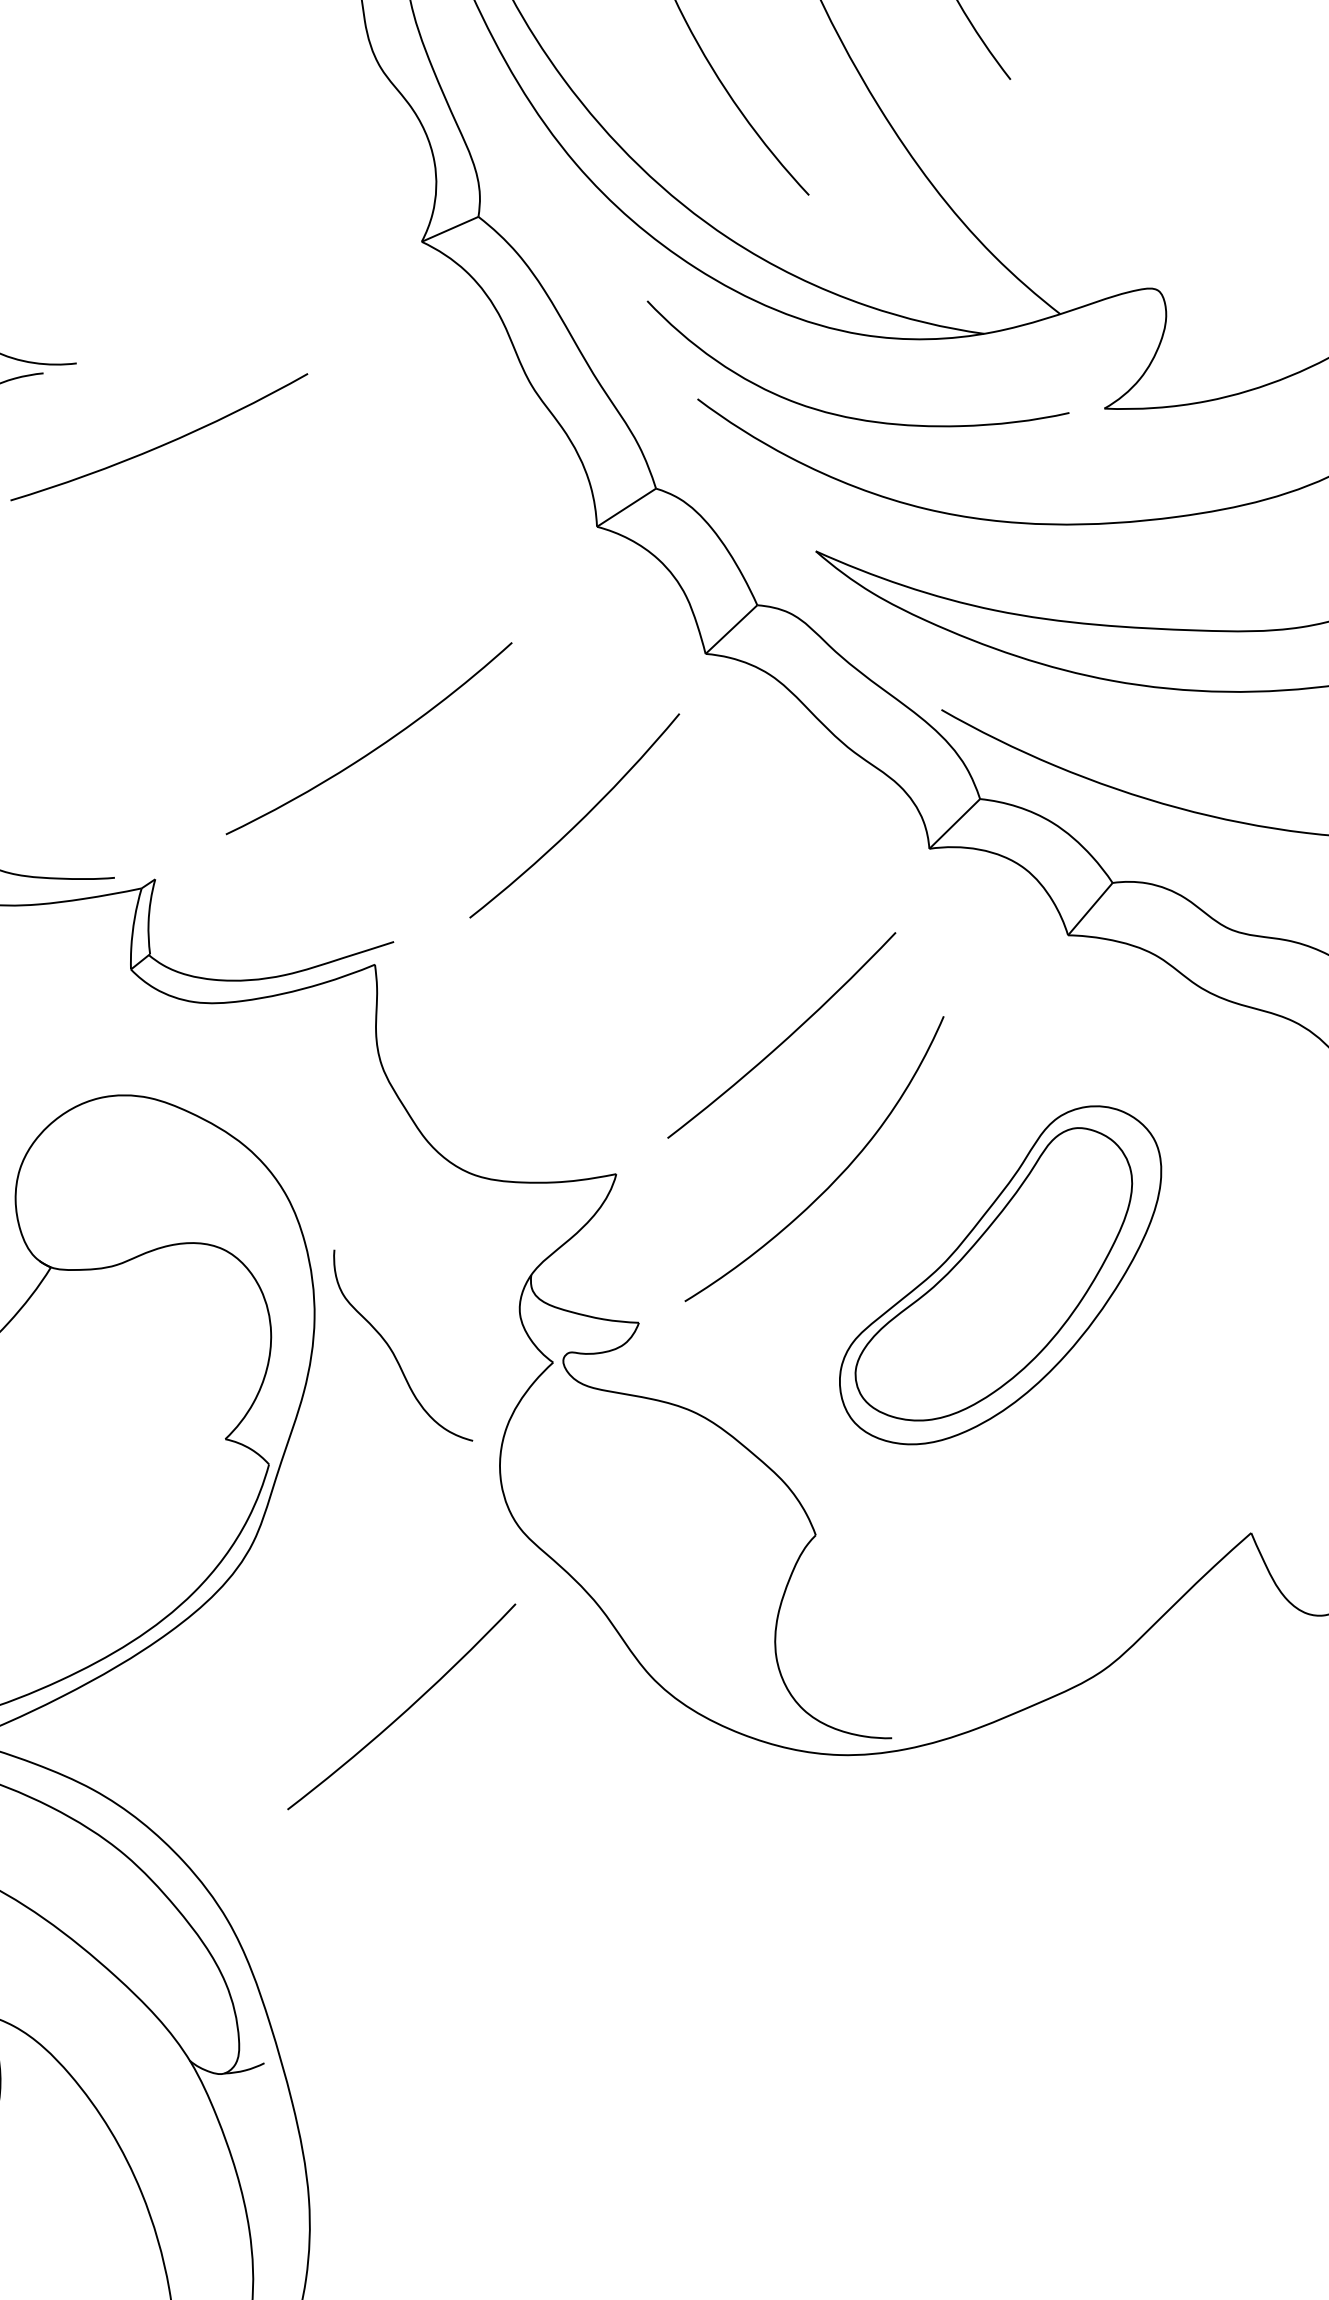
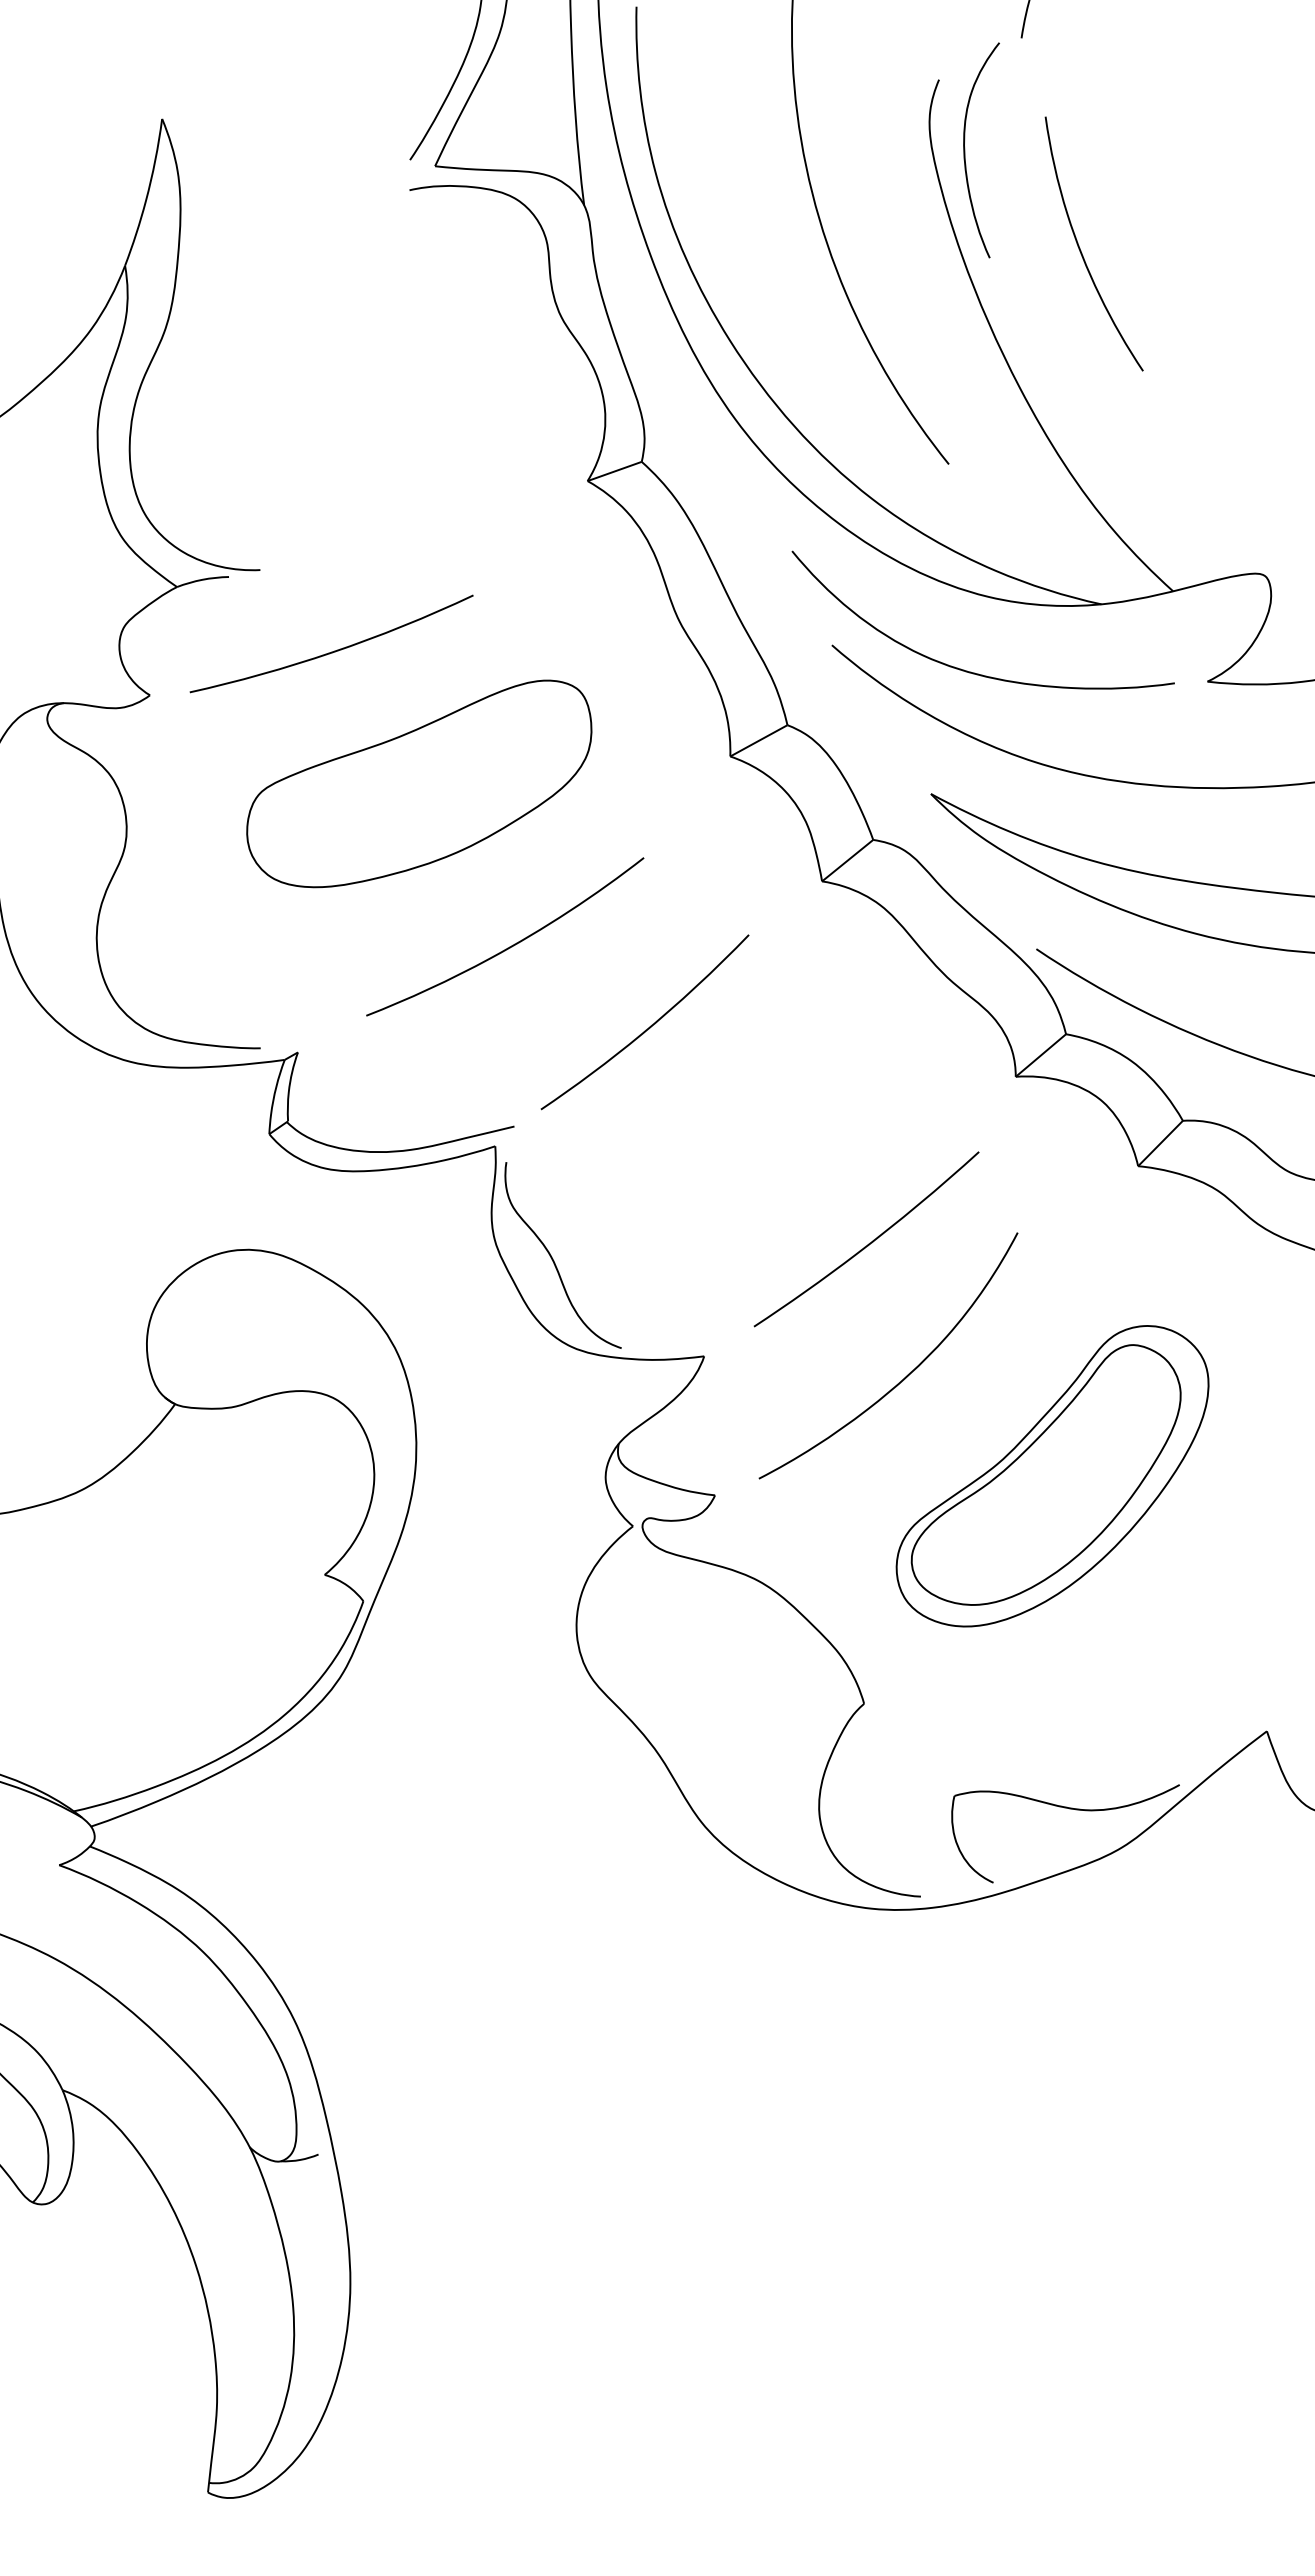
part: (264, 580) -> (419, 783), added
curve: (579, 820) -> (649, 1026), moved
curve: (393, 1351) -> (554, 1260), moved
part: (1045, 1632) -> (1069, 1809), added
curve: (404, 1711) -> (471, 1838), removed

